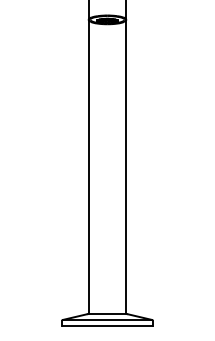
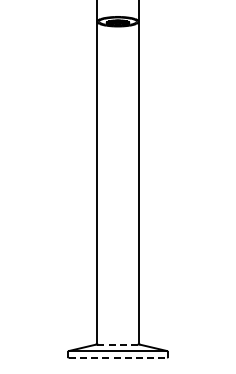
line: (107, 314) -> (118, 344), solid -> dashed
line: (107, 325) -> (118, 357), solid -> dashed

